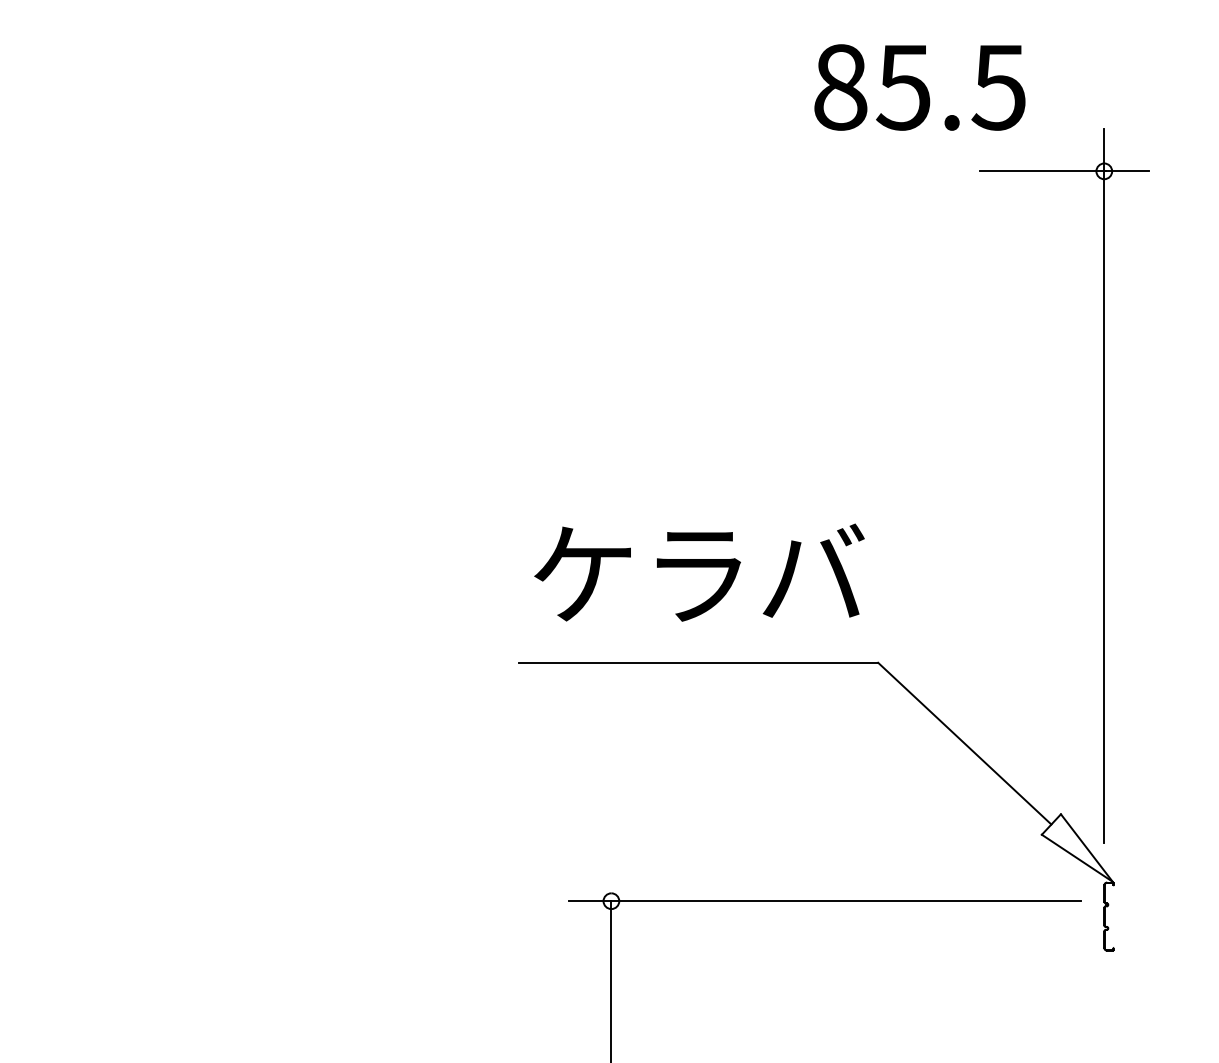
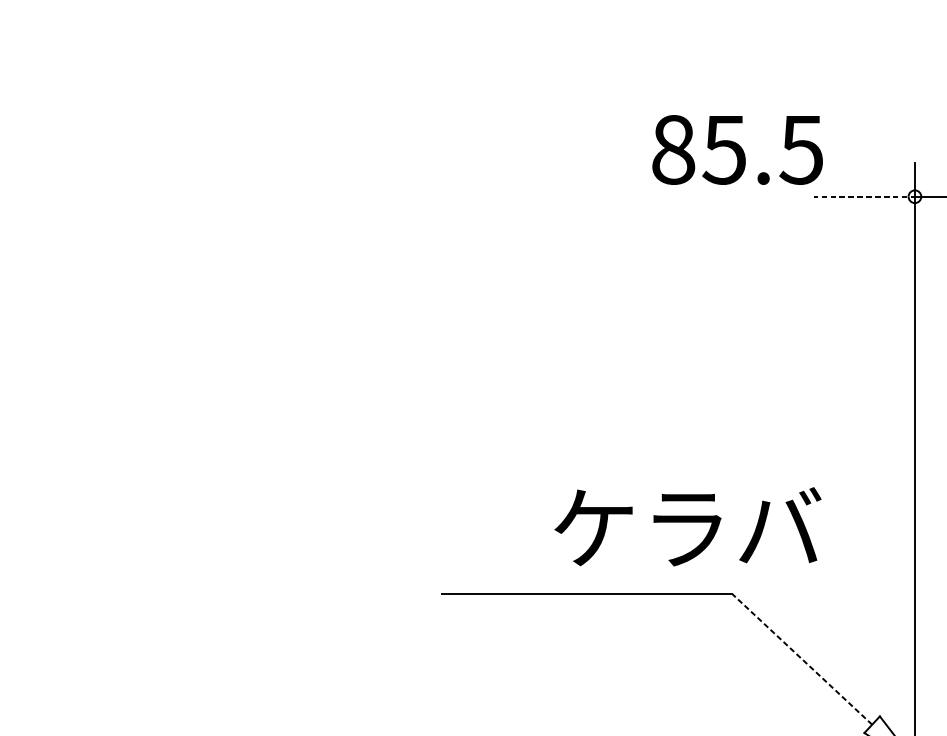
text: (919, 87) -> (737, 149), moved
line: (1042, 171) -> (864, 196), solid -> dashed
text: (699, 572) -> (687, 526), moved
line: (964, 743) -> (801, 659), solid -> dashed

